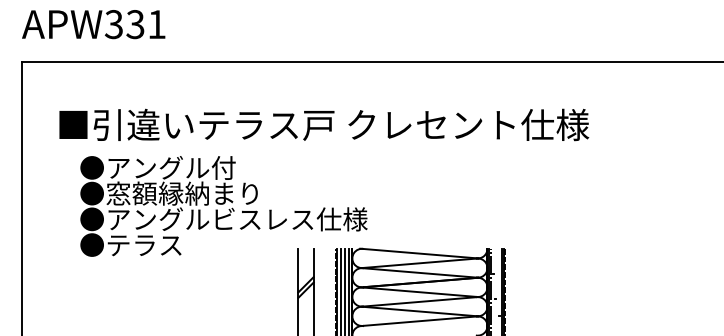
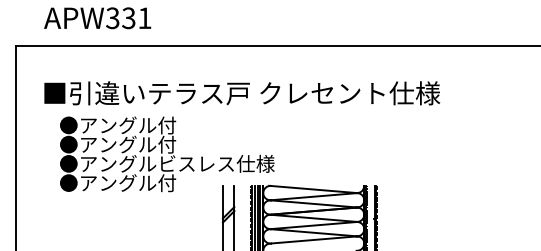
text: (93, 24) -> (97, 18), moved
text: (181, 193) -> (135, 144), ●窓額縁納まり -> ●アングル付
text: (171, 245) -> (128, 183), ●テラス -> ●アングル付

